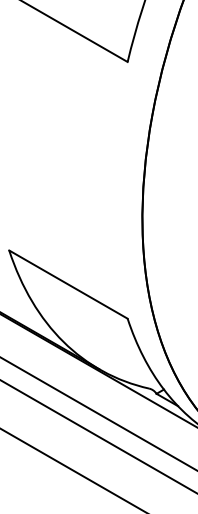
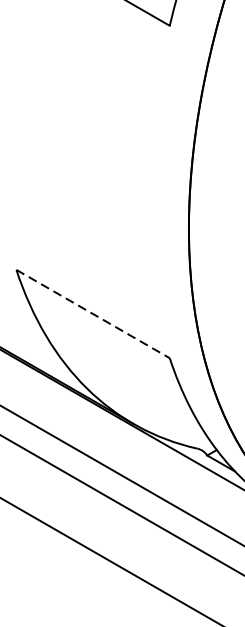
line: (68, 284) -> (93, 313), solid -> dashed

